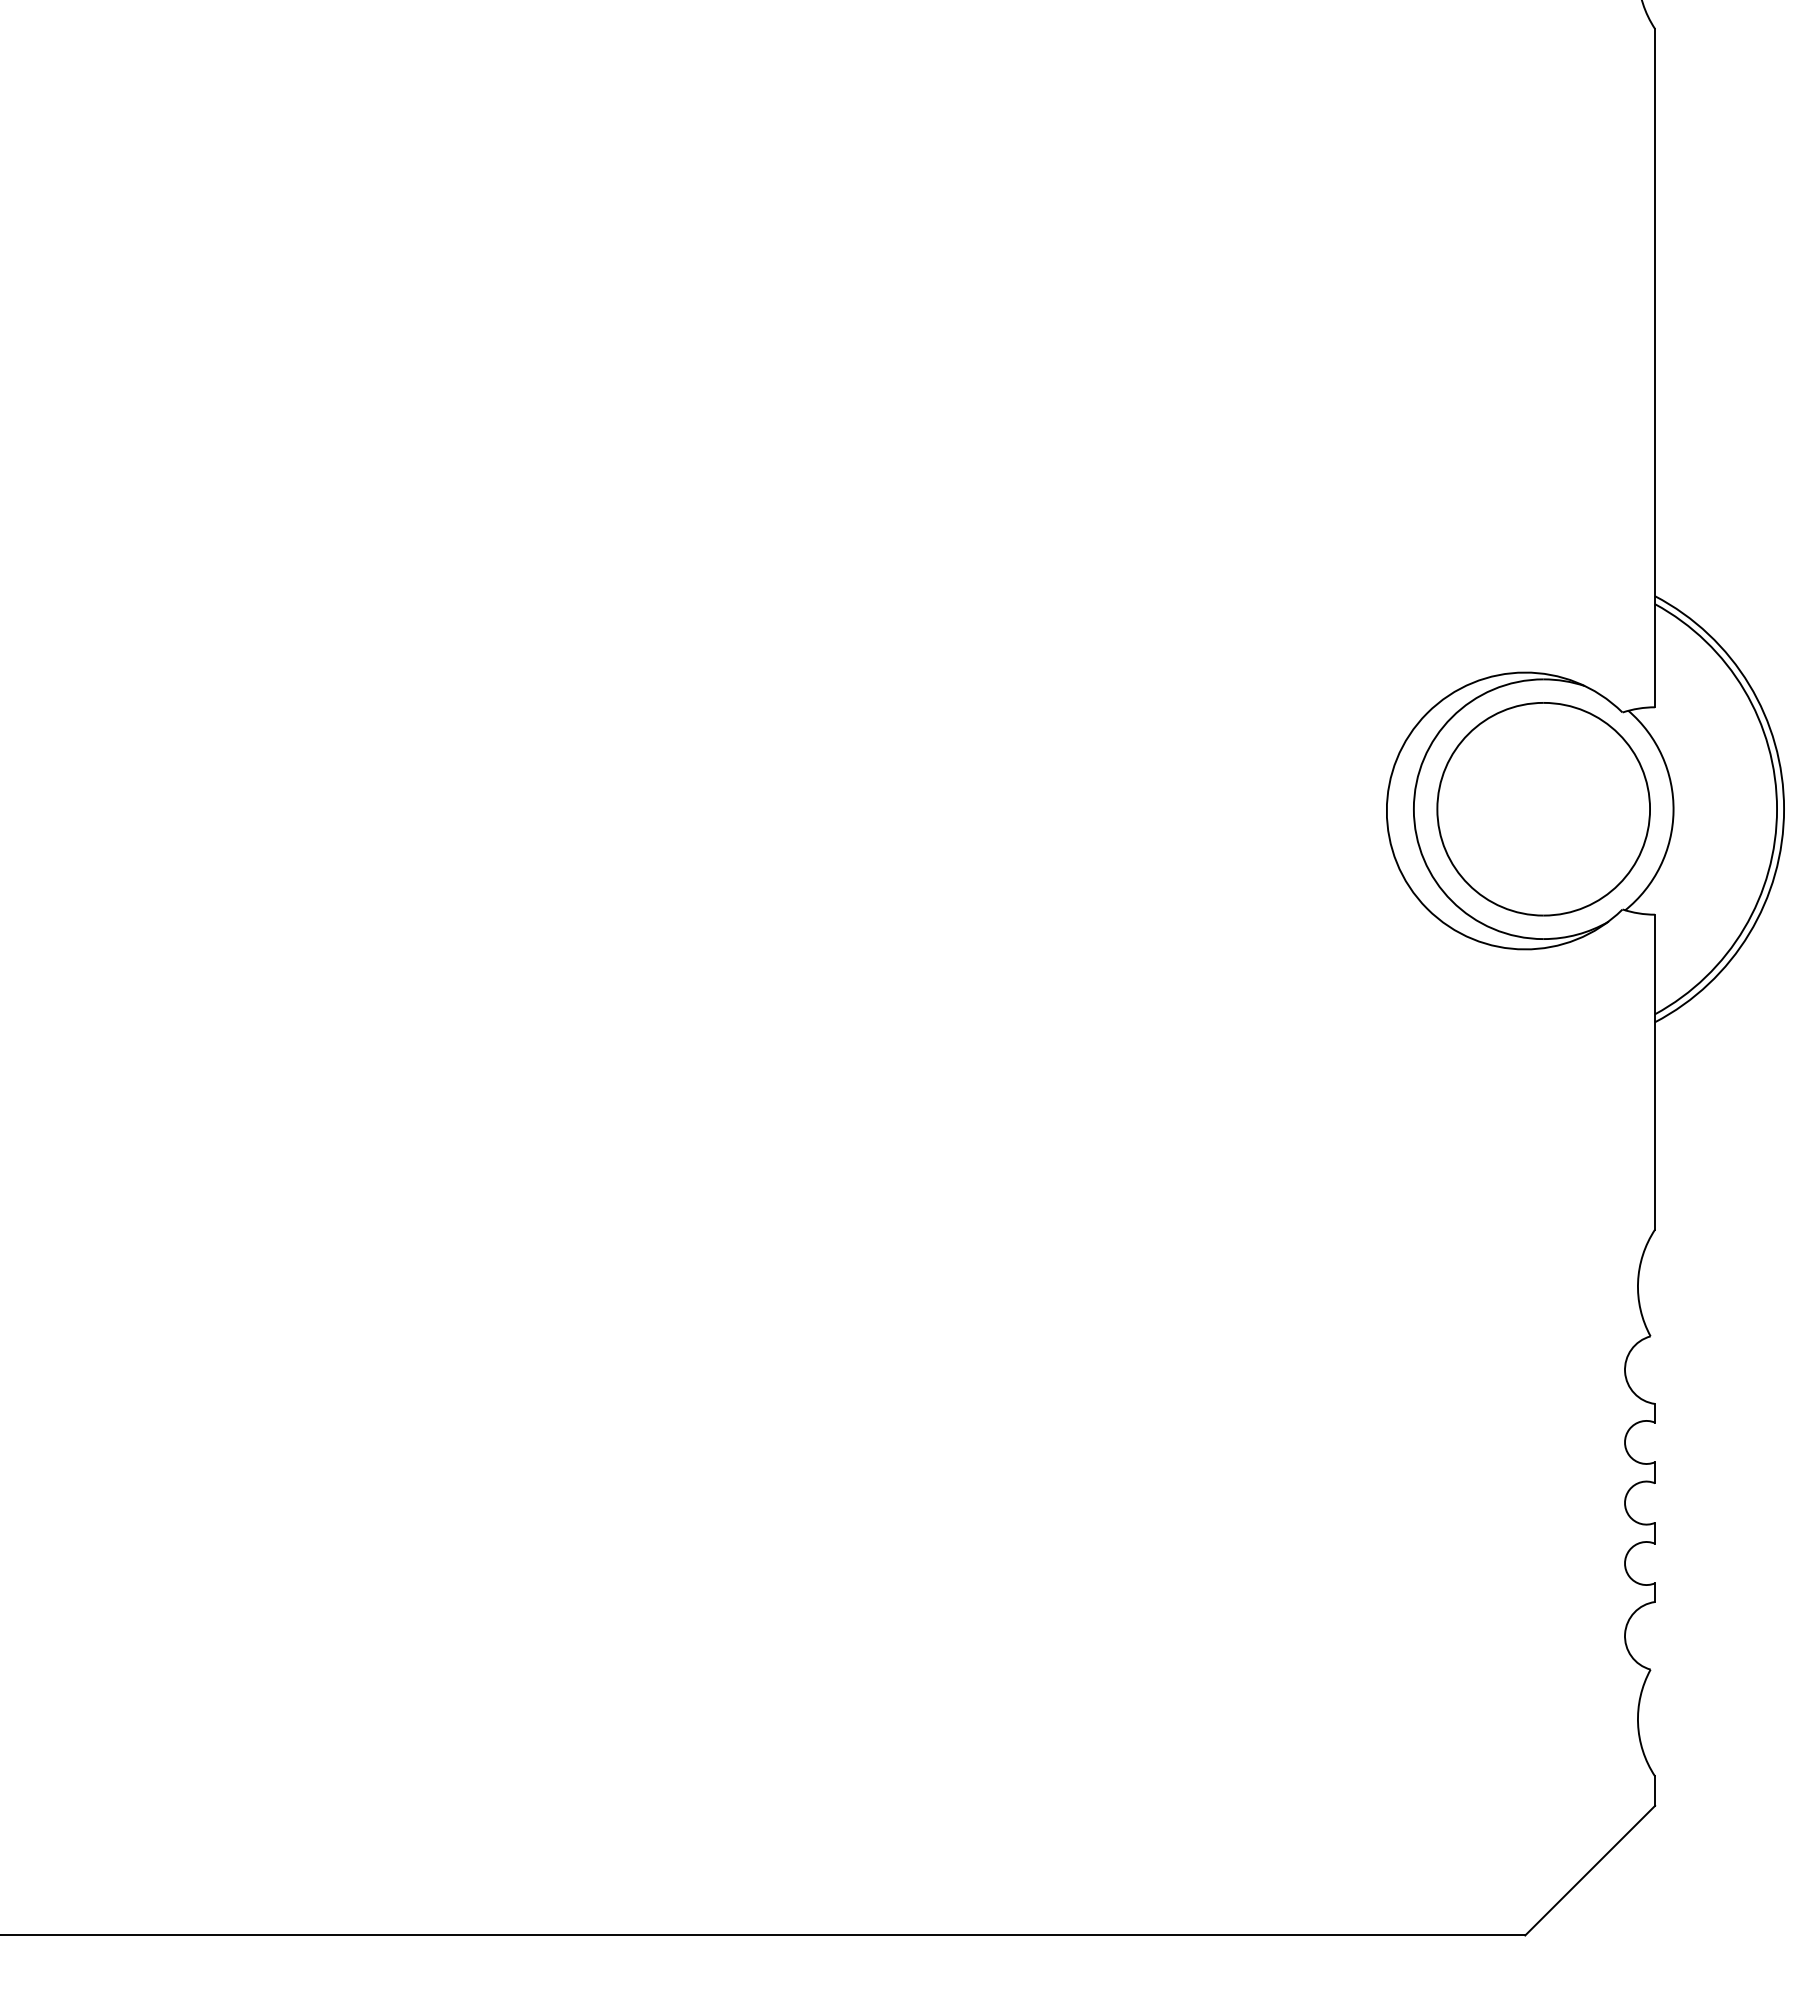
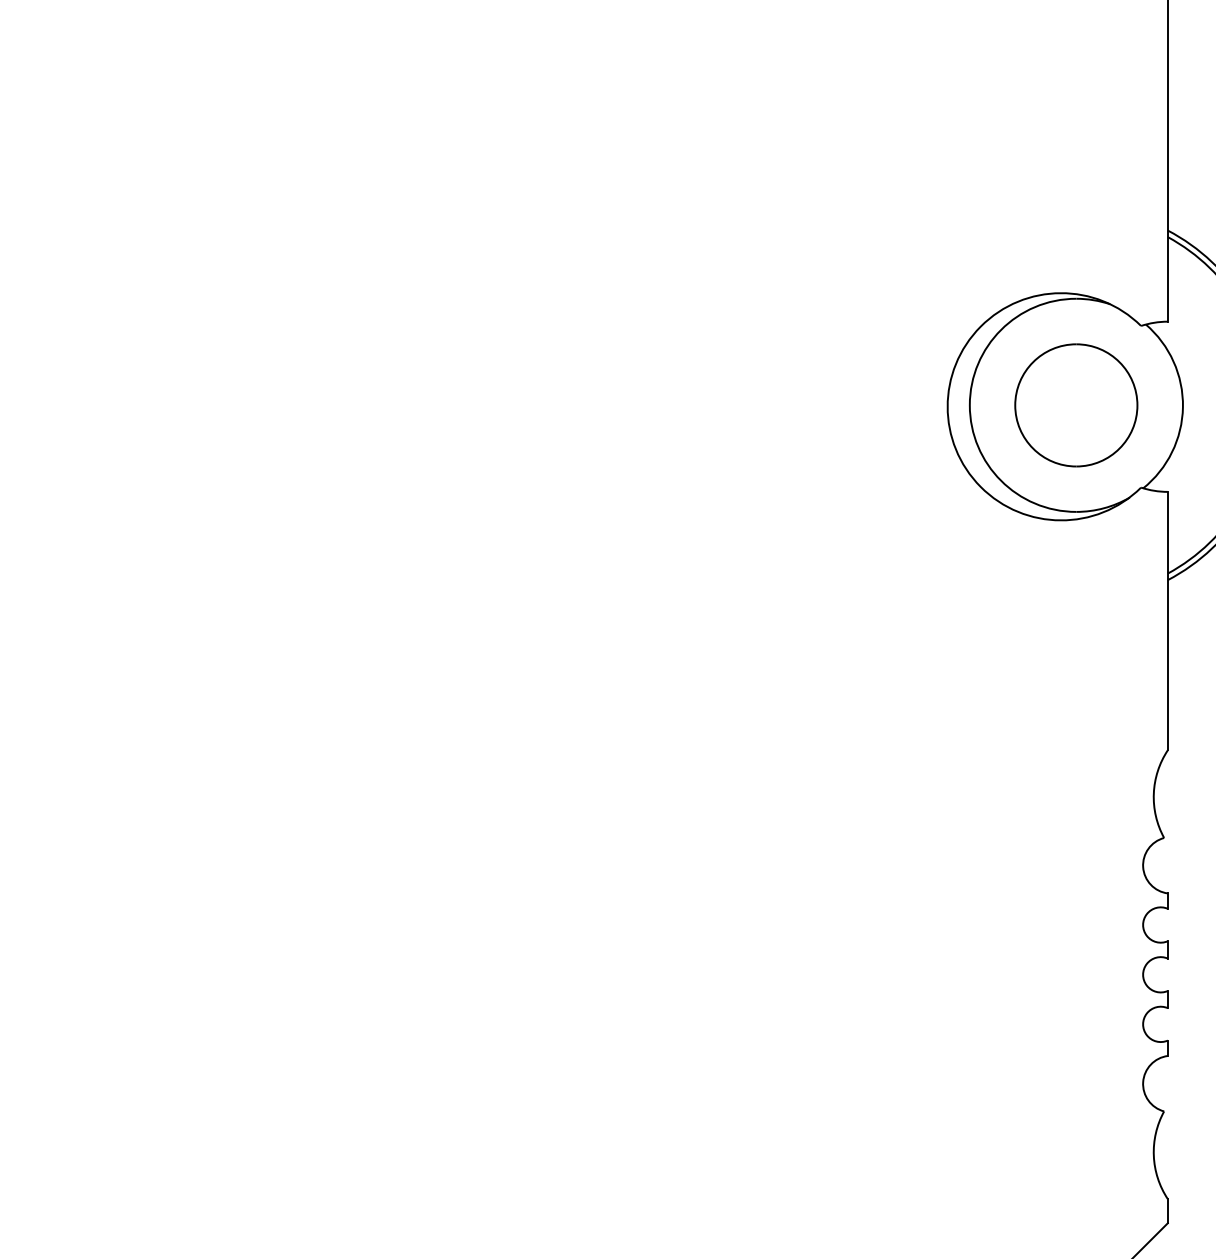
part: (1543, 809) -> (1076, 405), size x0.7

